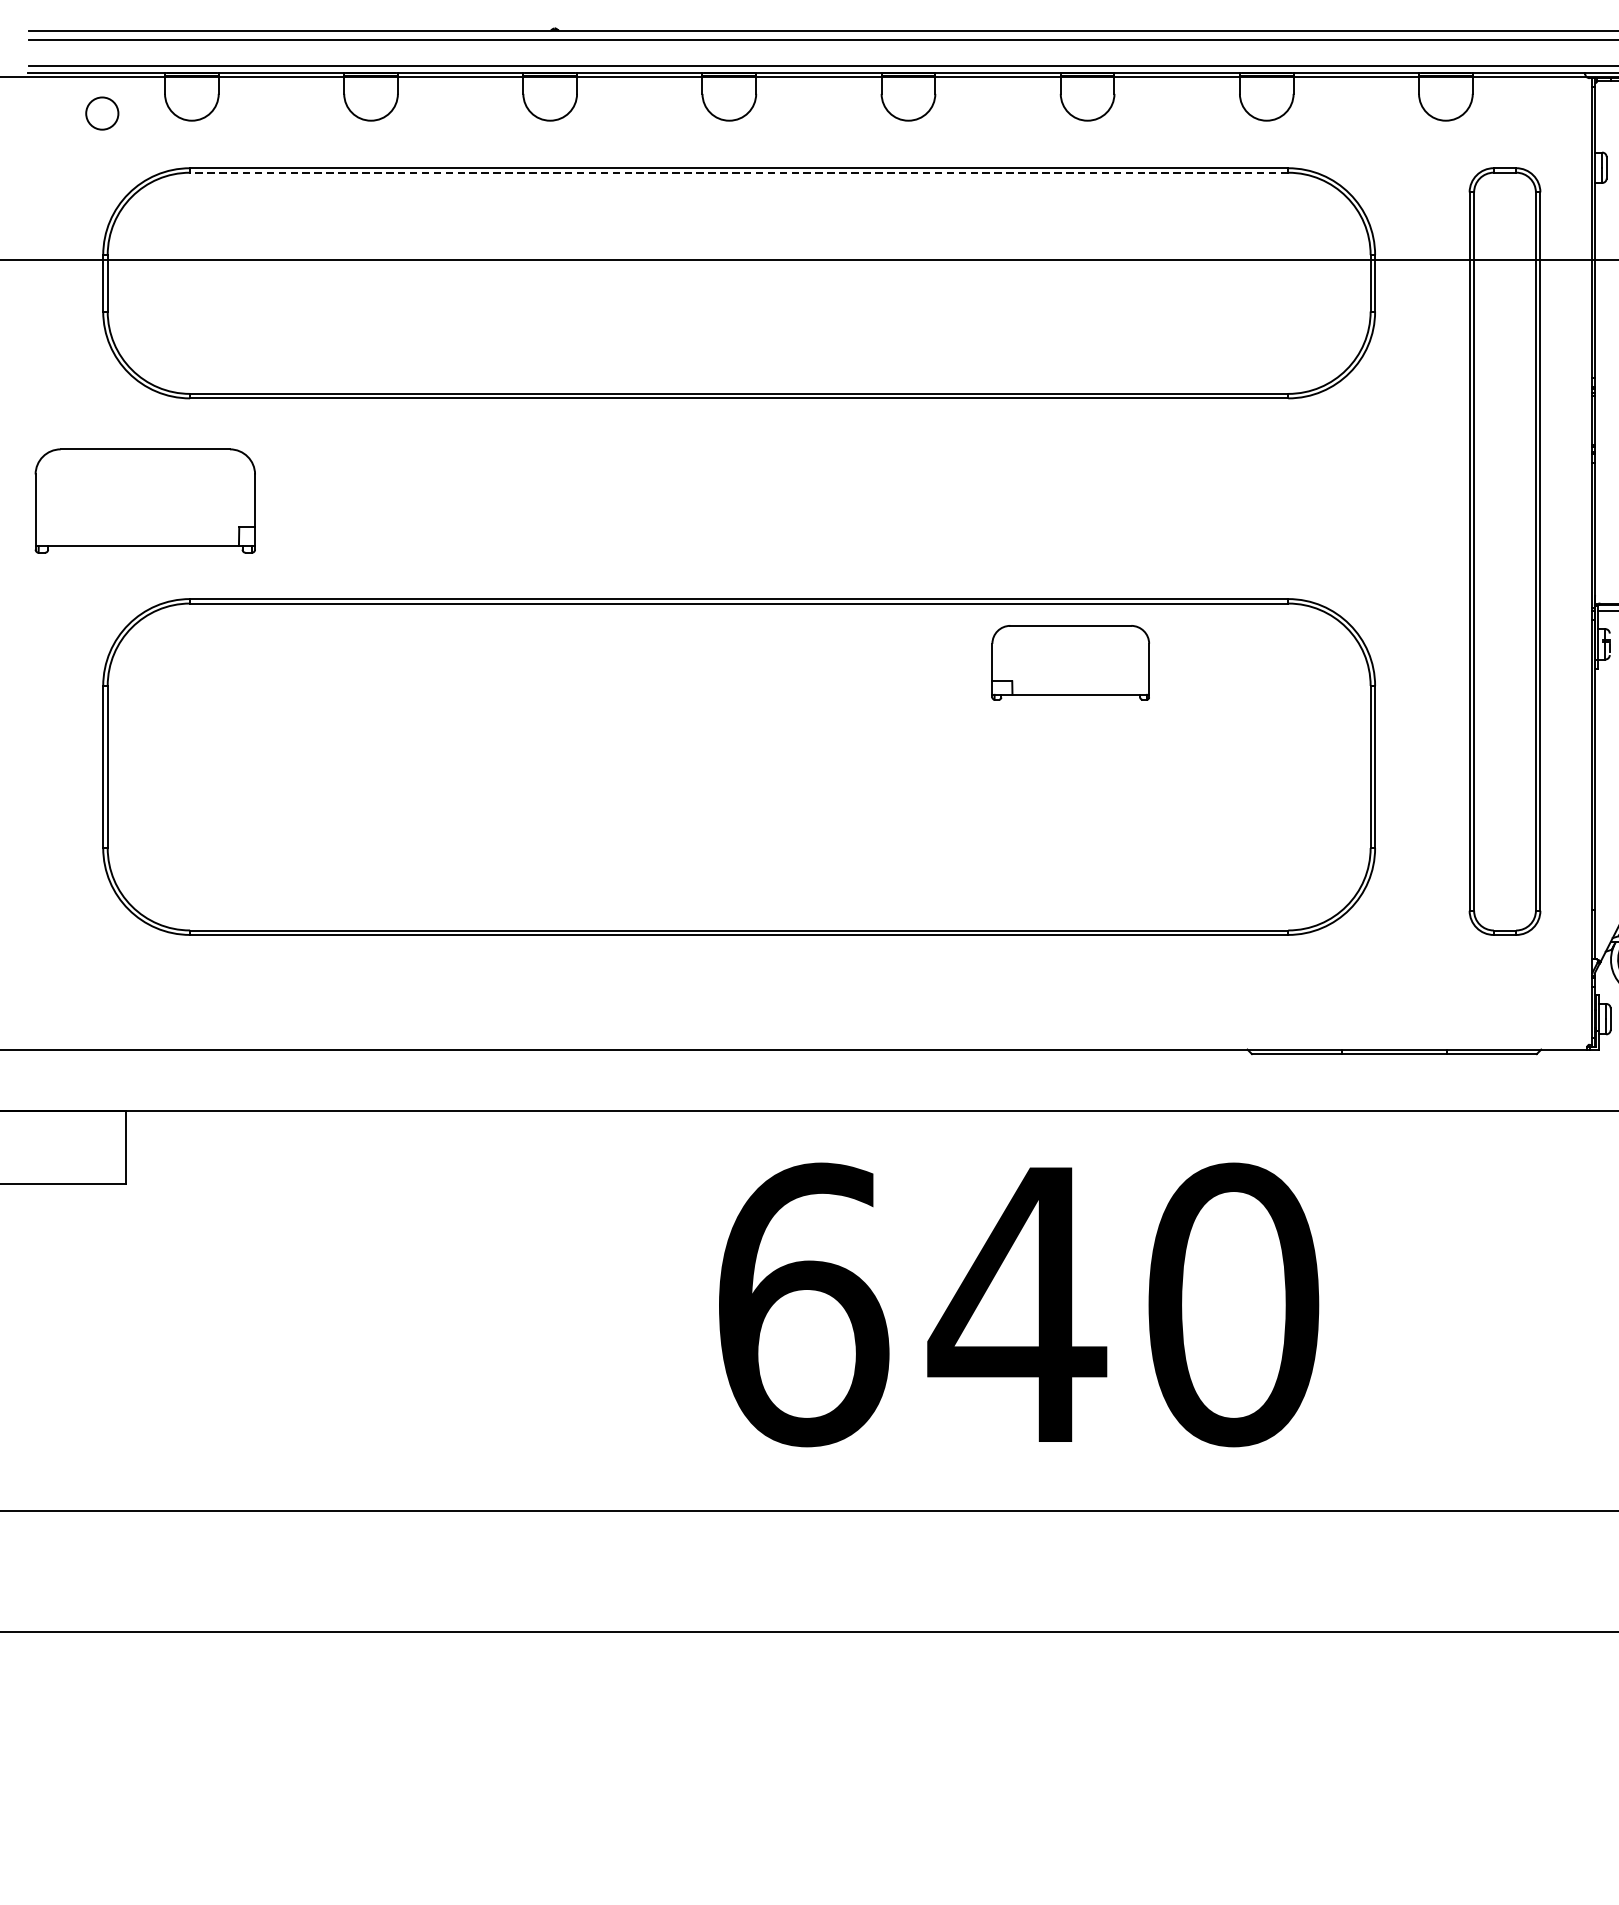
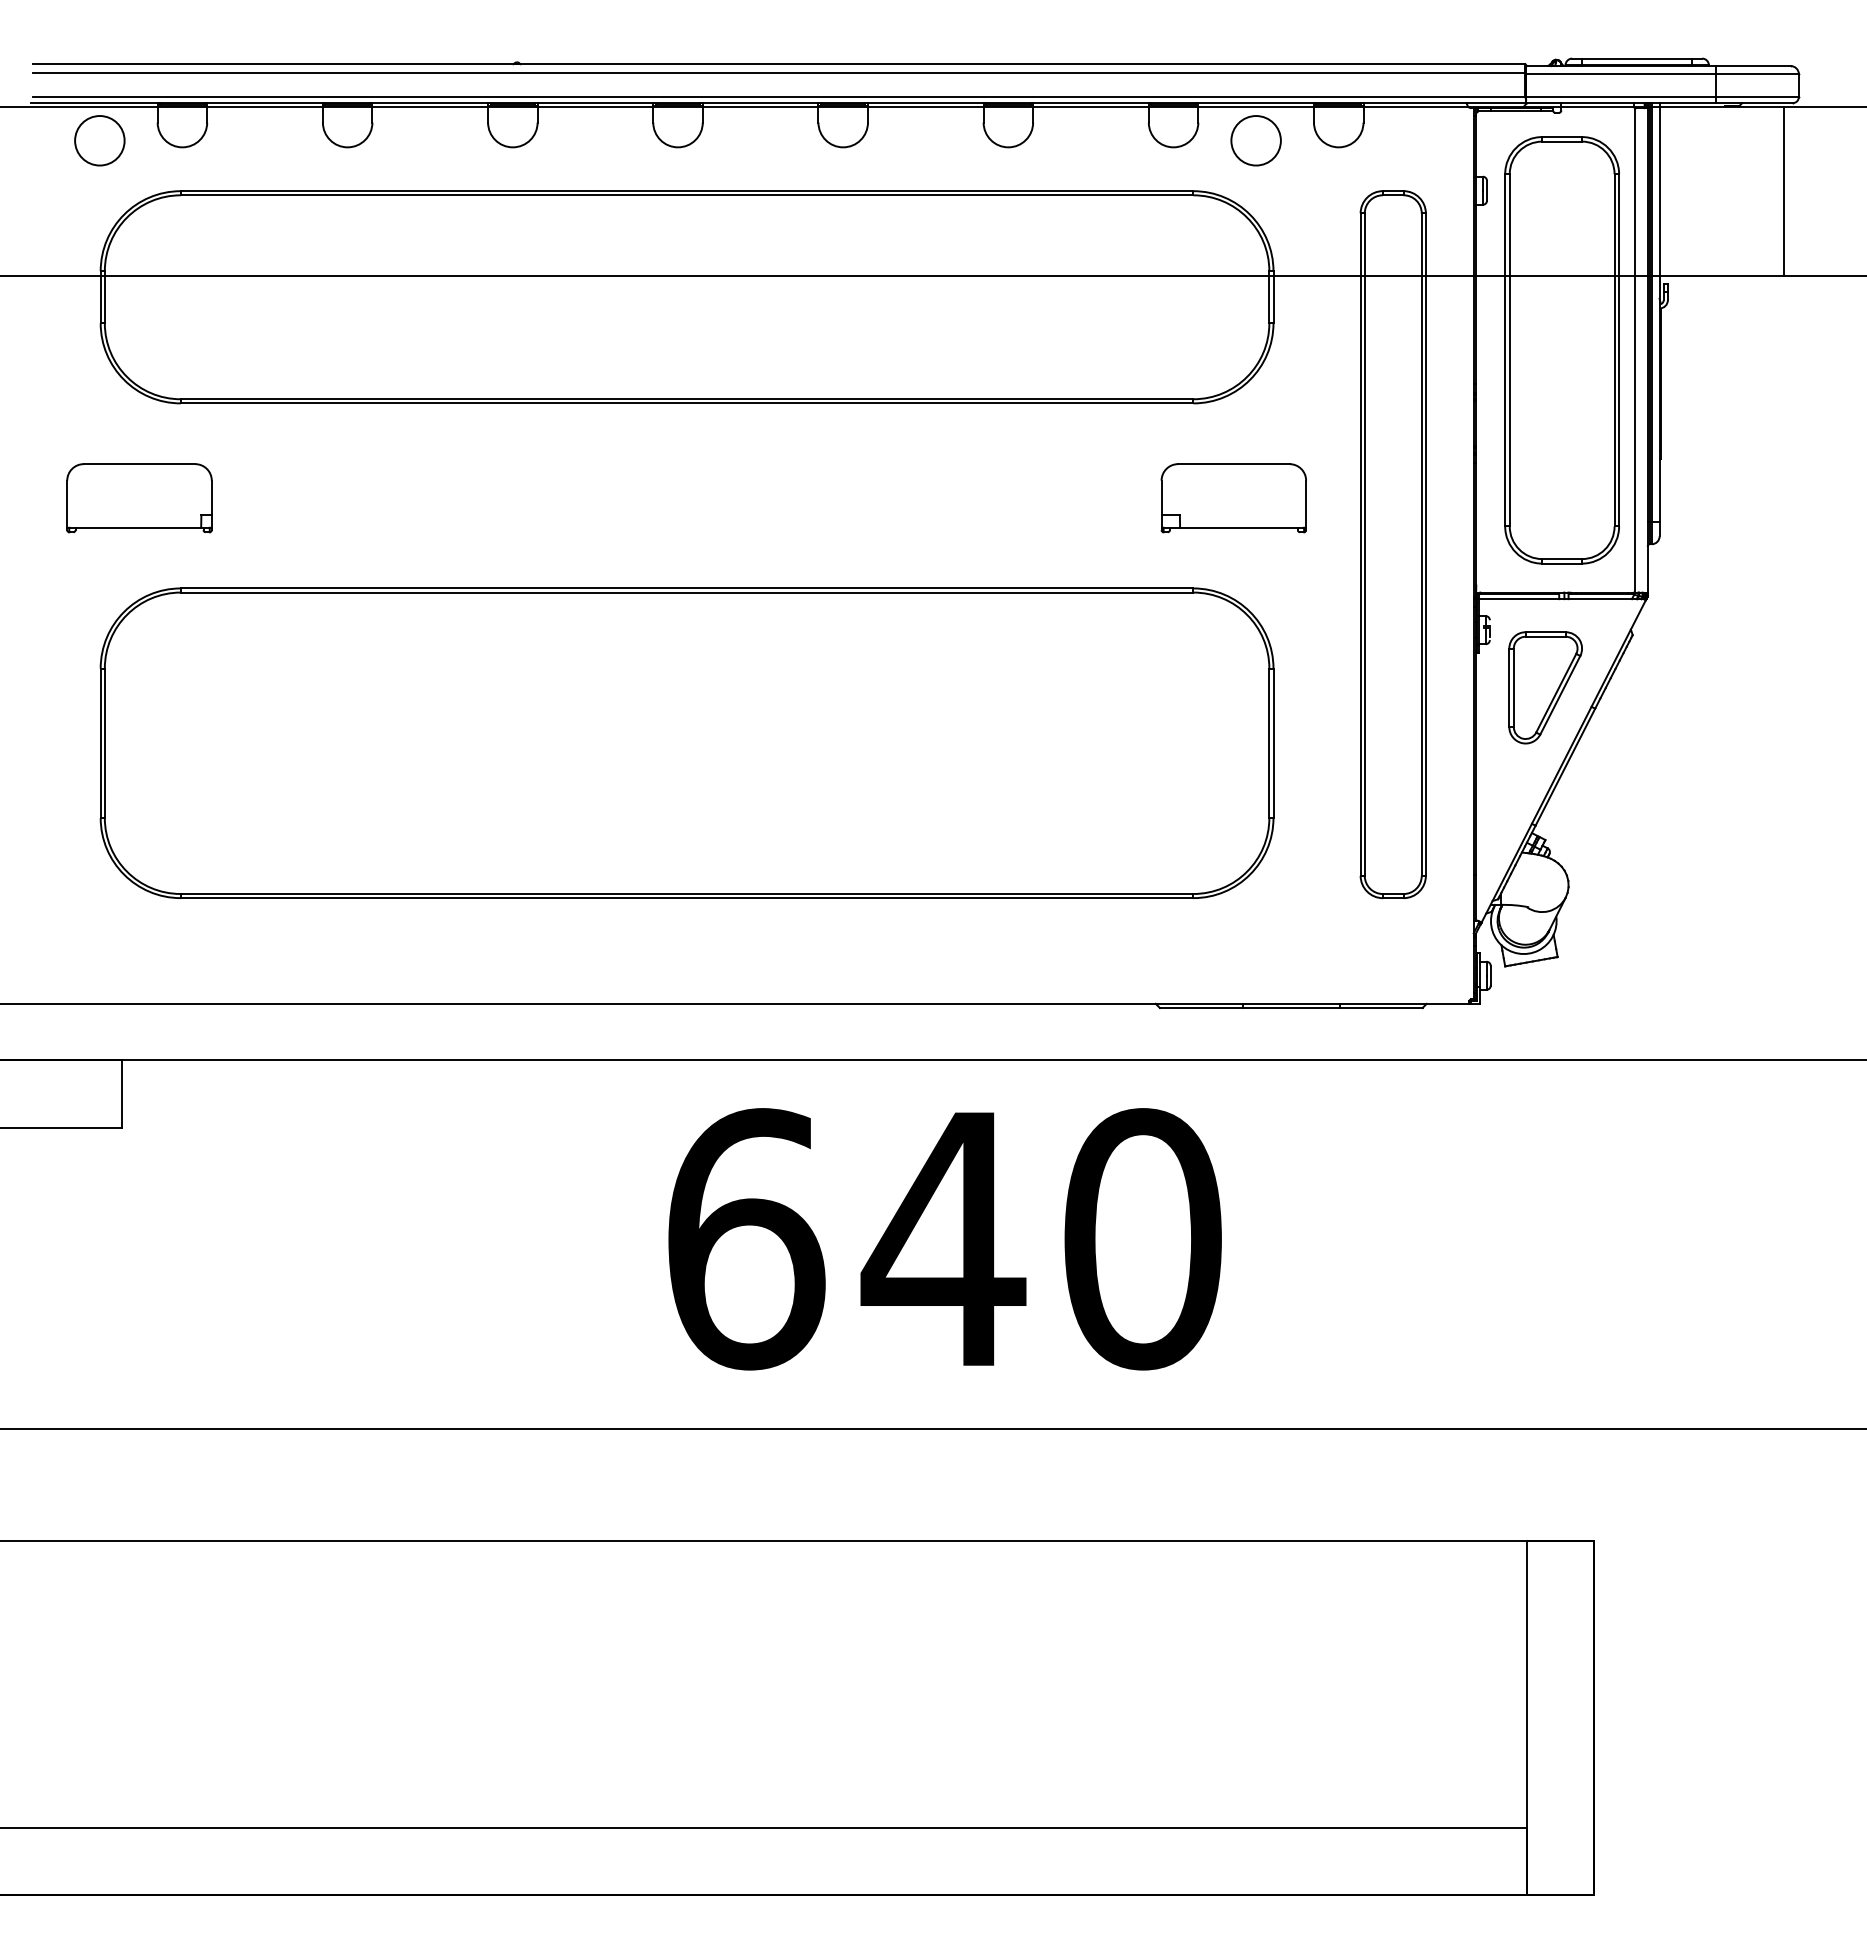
circle: (101, 113) -> (99, 140), size x1.67
circle: (1355, 113) -> (1255, 140), added
line: (738, 172) -> (686, 195), dashed -> solid
part: (145, 501) -> (139, 498), size x0.71
part: (1070, 663) -> (1233, 498), moved

